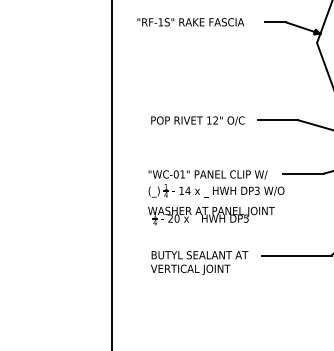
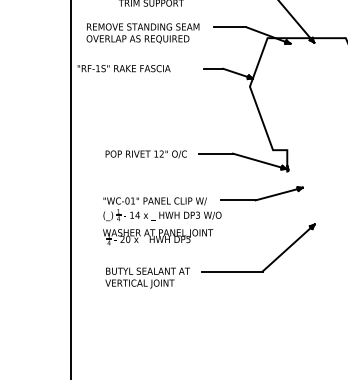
text: (190, 22) -> (123, 68), moved

